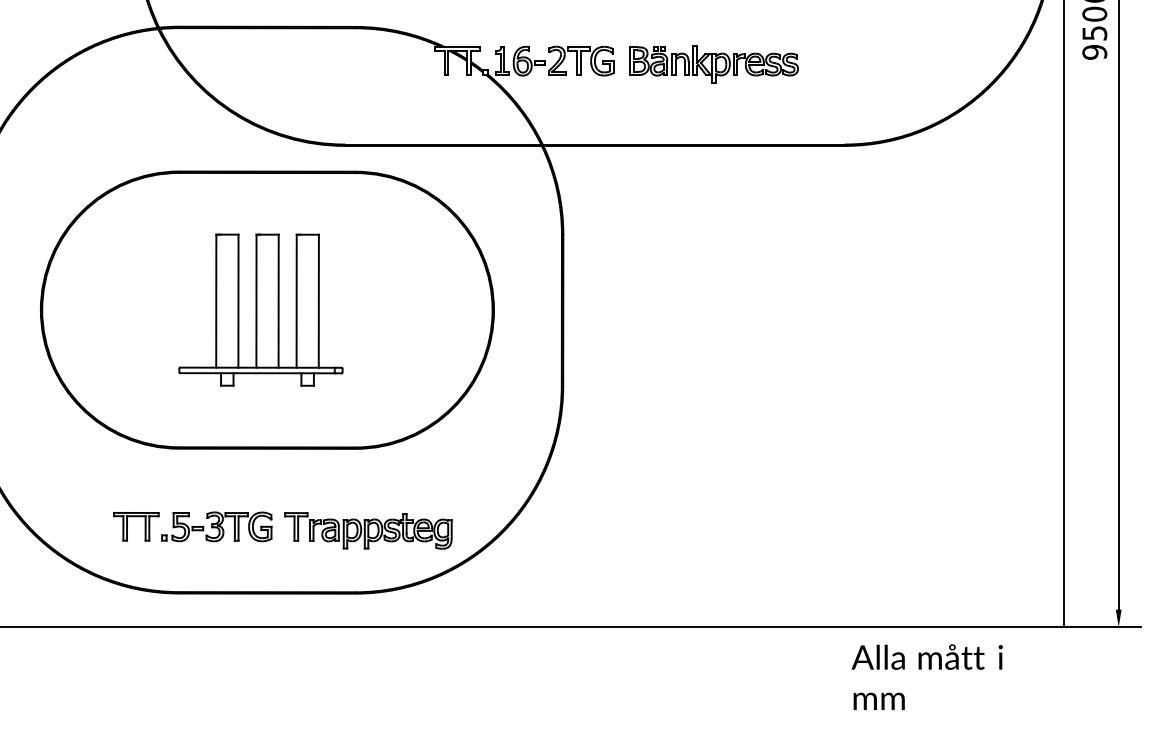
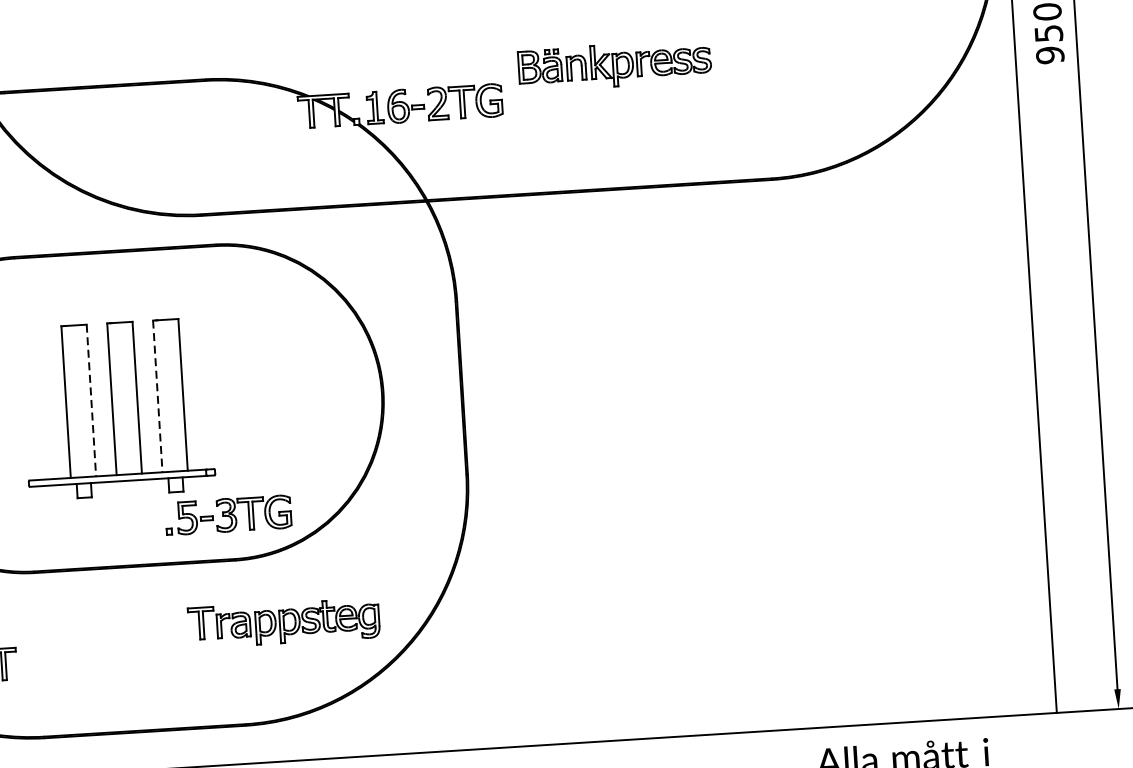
part: (713, 64) -> (614, 65), moved
line: (238, 301) -> (91, 400), solid -> dashed
line: (296, 301) -> (157, 396), solid -> dashed
part: (216, 526) -> (228, 514), moved
part: (368, 530) -> (284, 622), moved

